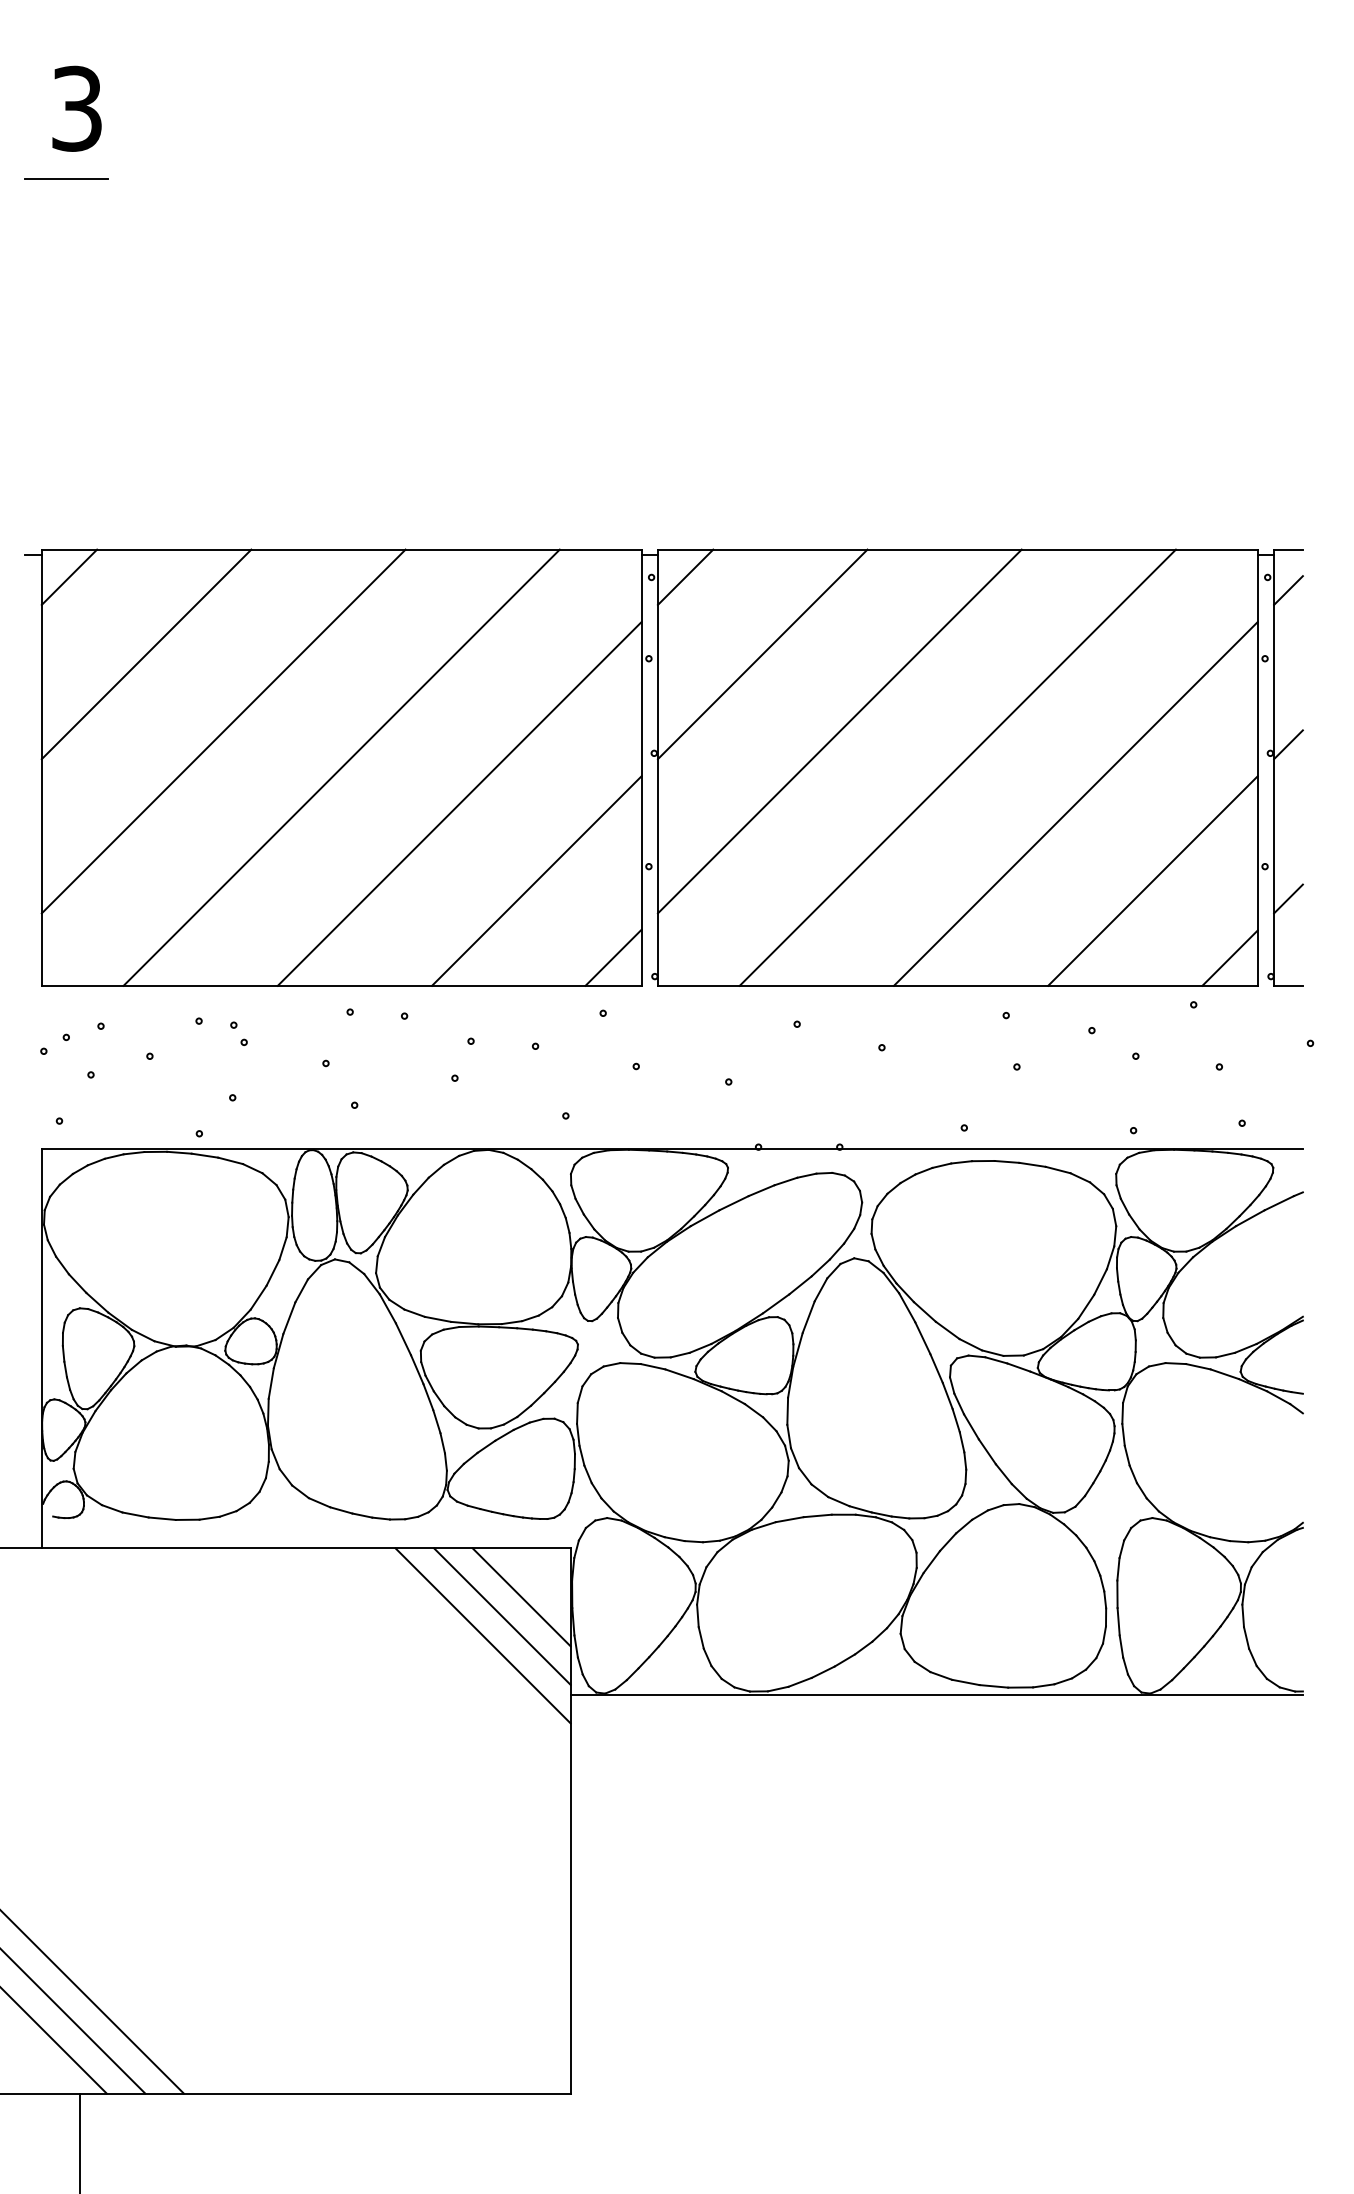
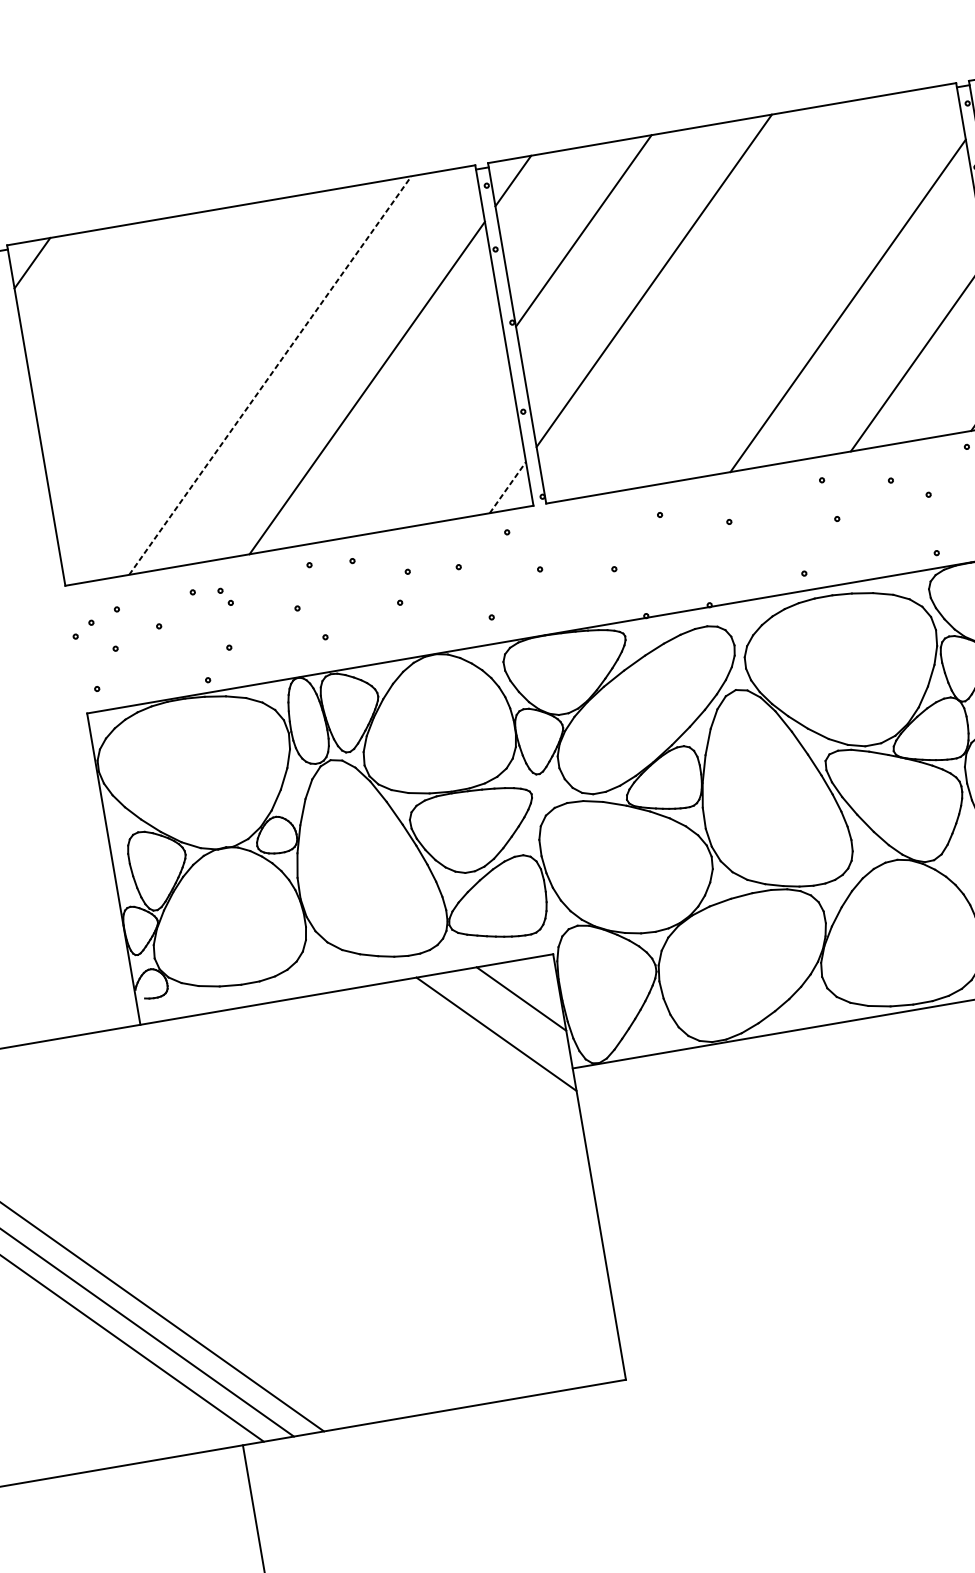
line: (146, 654) -> (102, 313), removed
line: (223, 731) -> (173, 363), removed
line: (342, 767) -> (270, 375), solid -> dashed
line: (957, 767) -> (750, 293), removed
line: (536, 880) -> (437, 437), removed
line: (613, 957) -> (507, 487), solid -> dashed
line: (502, 1616) -> (509, 1016), removed

